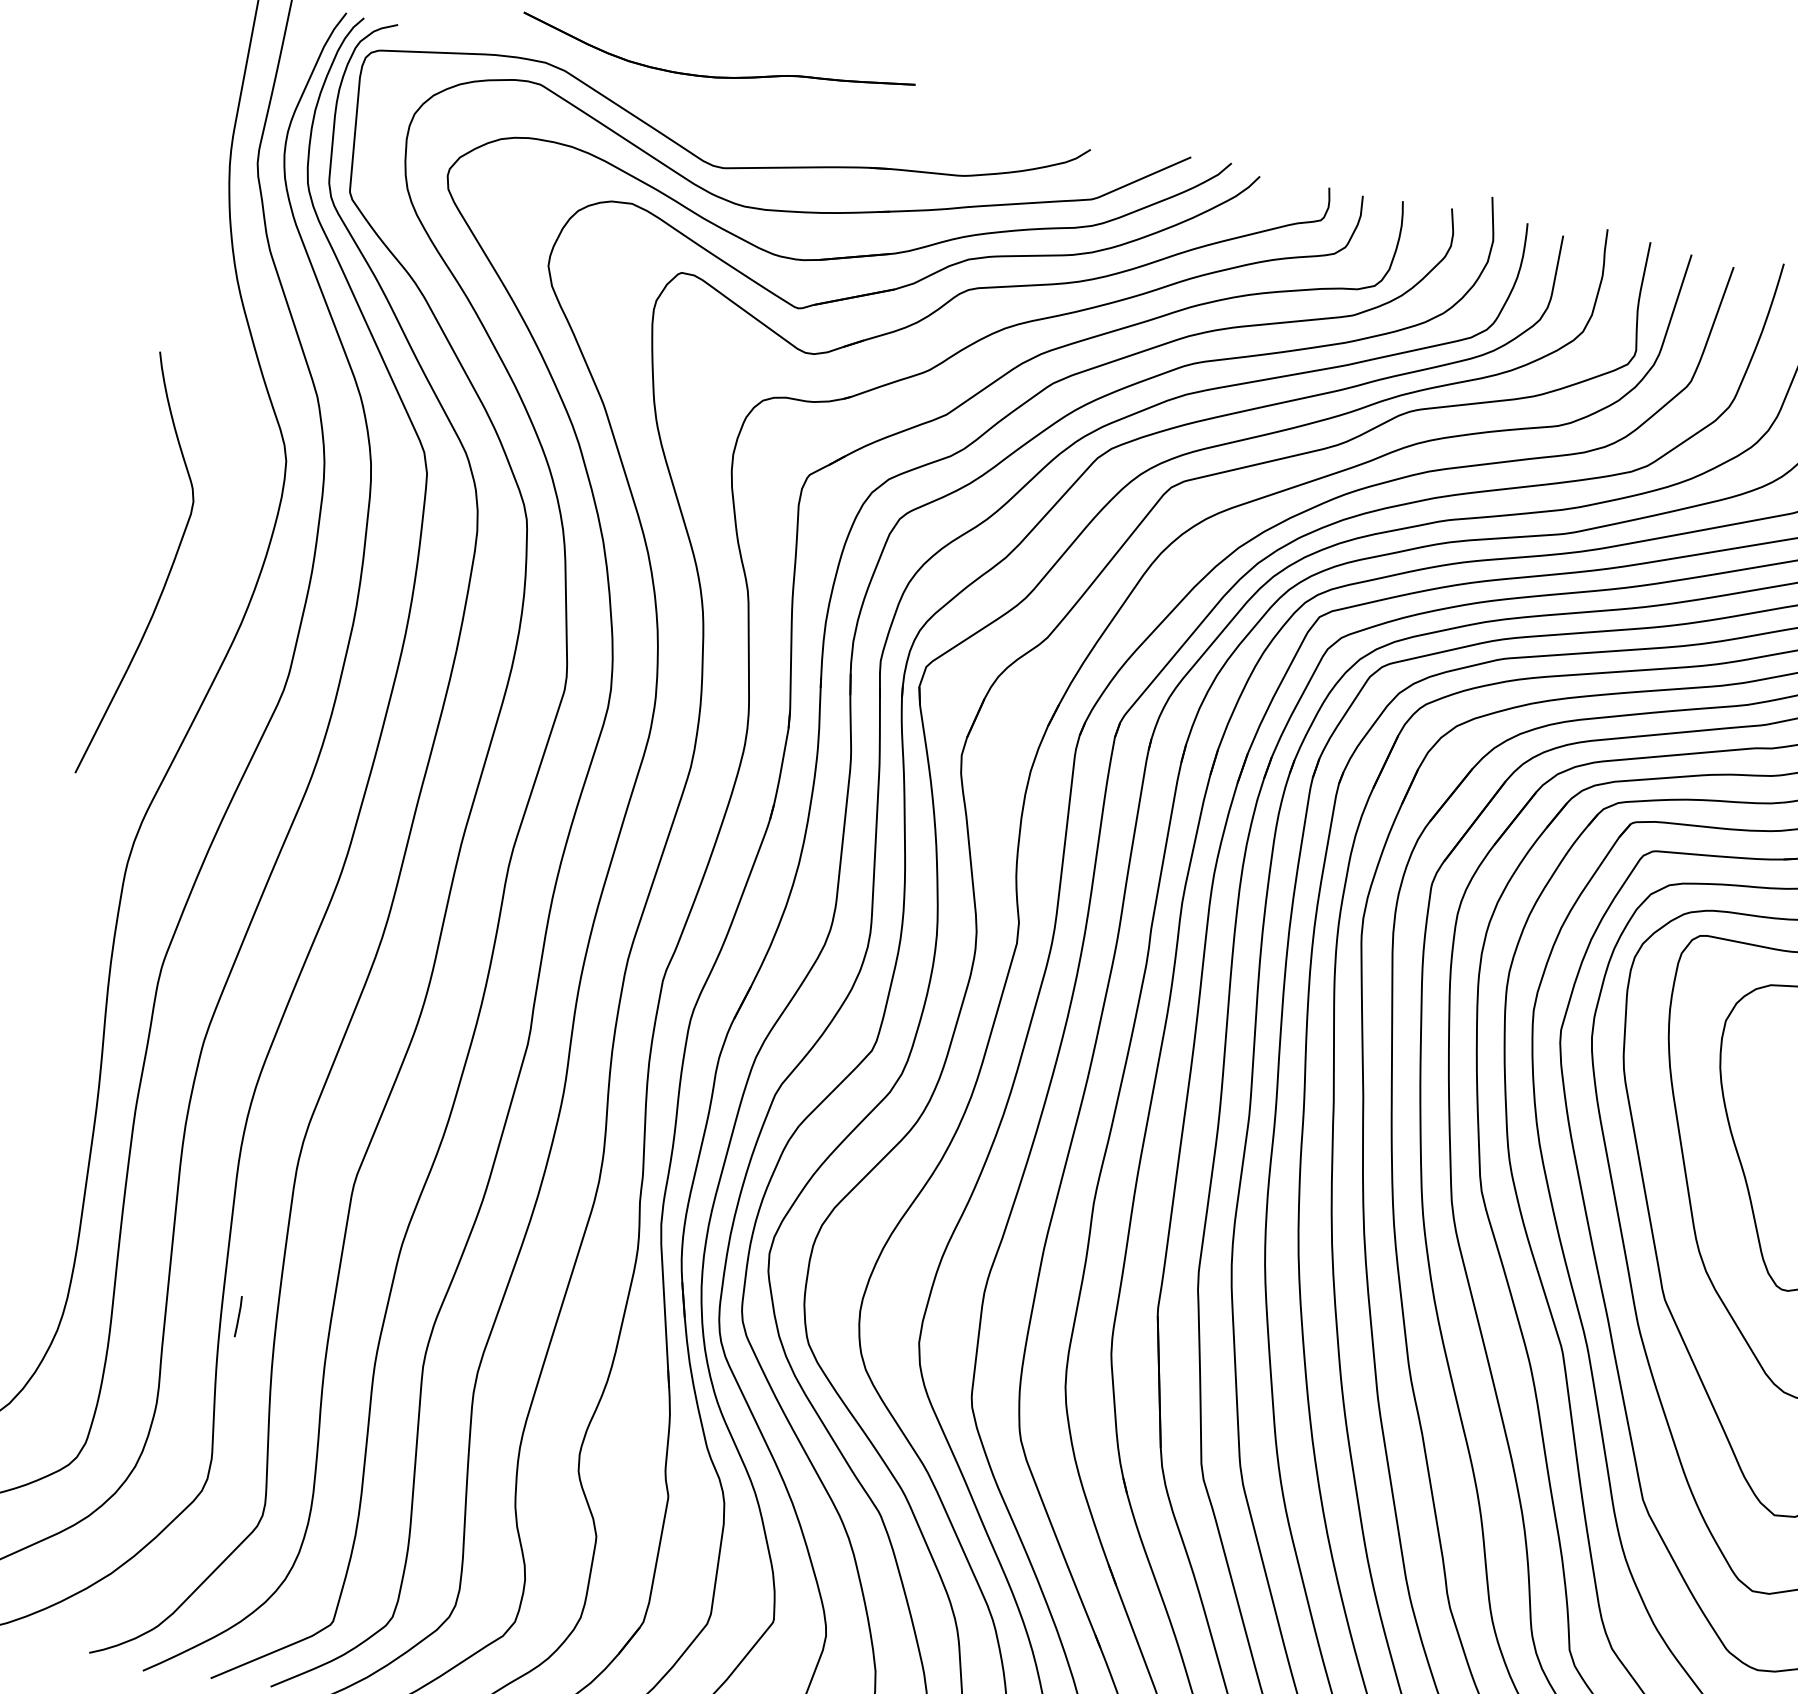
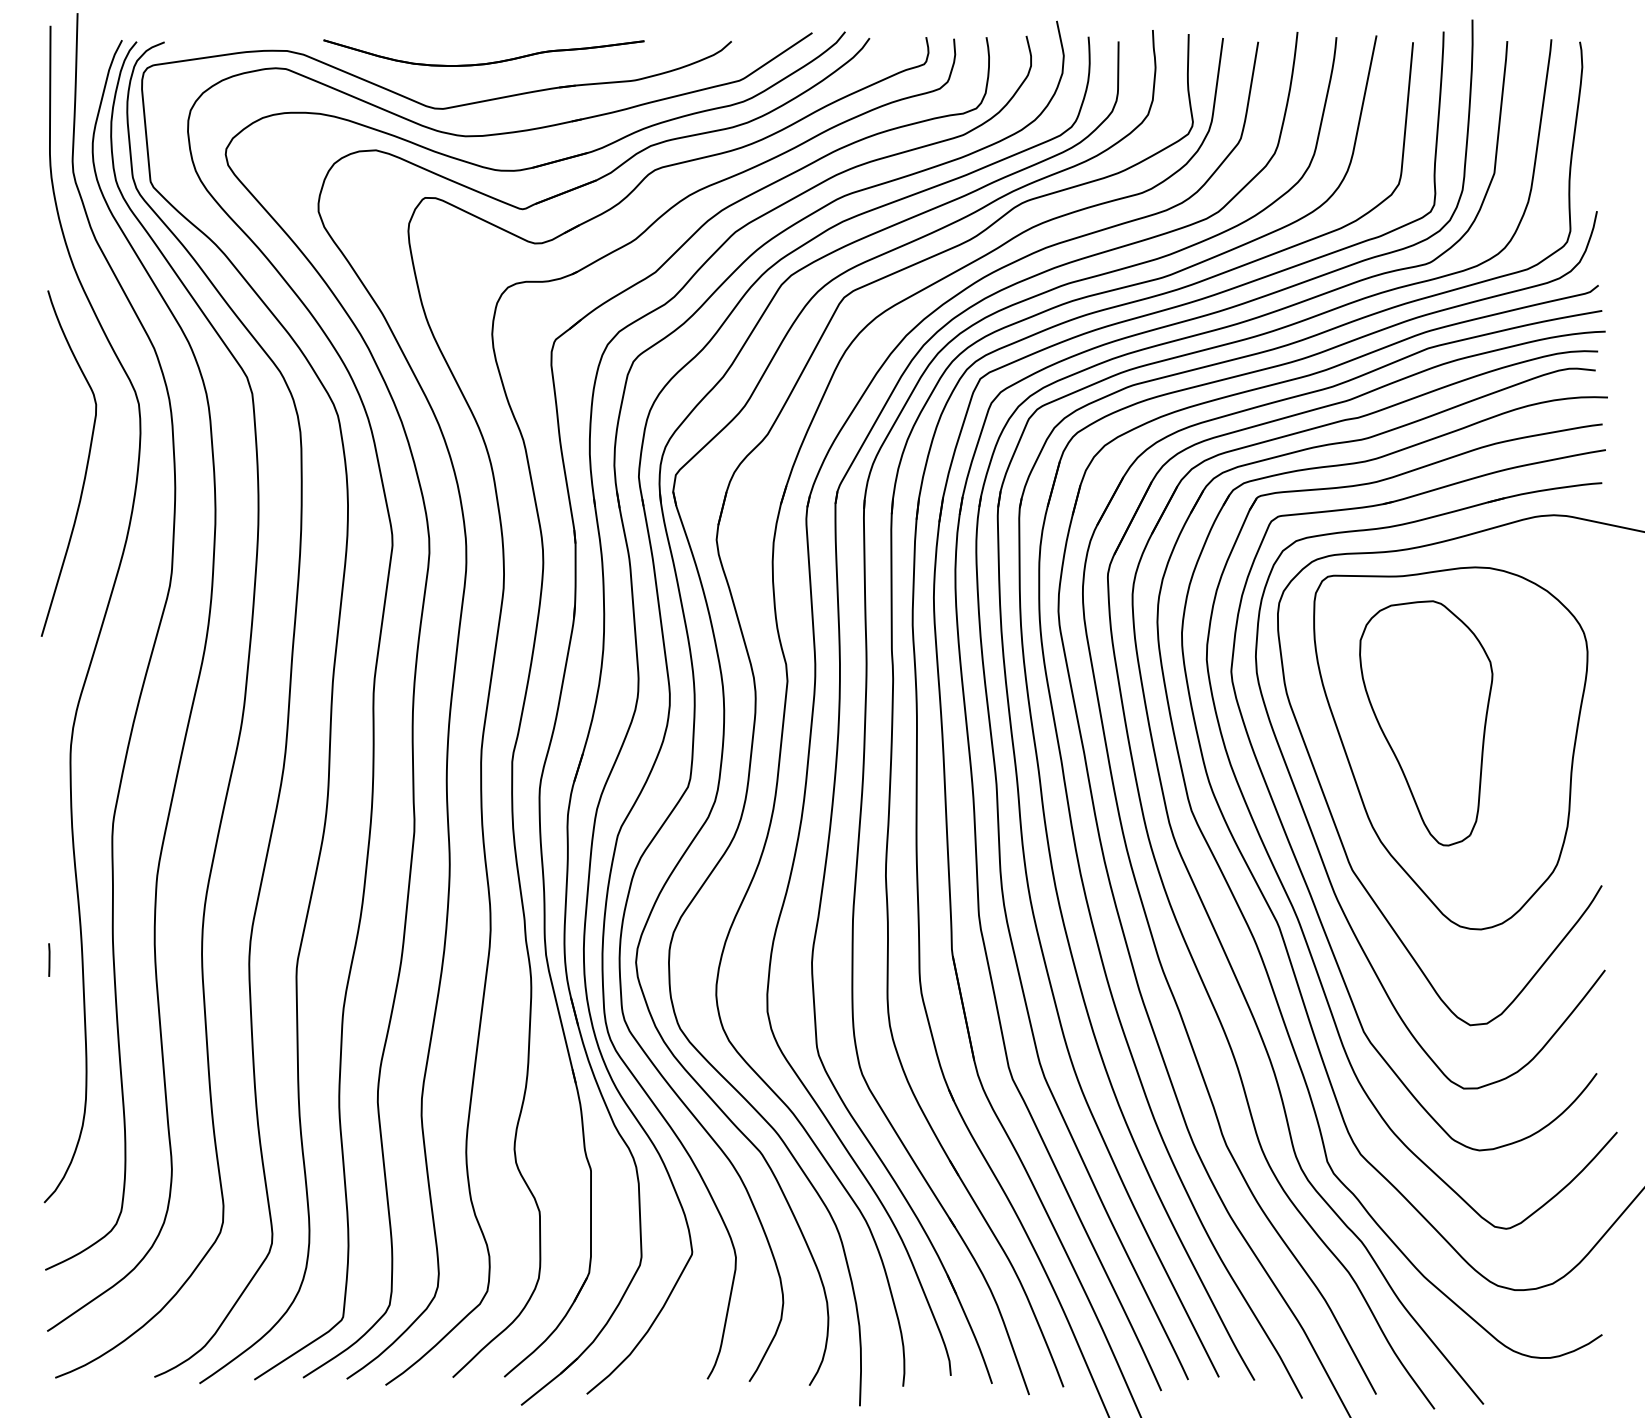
part: (719, 76) -> (487, 62), moved
curve: (166, 577) -> (85, 468), moved
line: (238, 1315) -> (49, 959), moved

